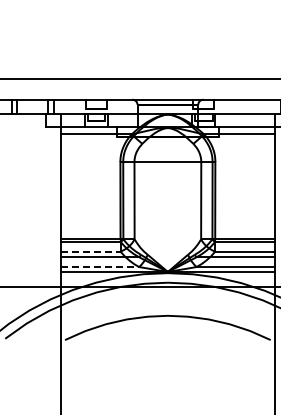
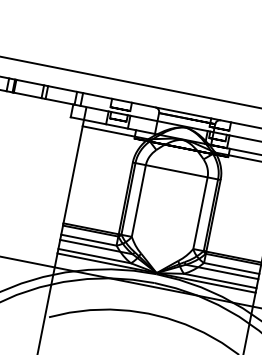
line: (90, 251) -> (88, 240), dashed -> solid
line: (100, 267) -> (95, 256), dashed -> solid

